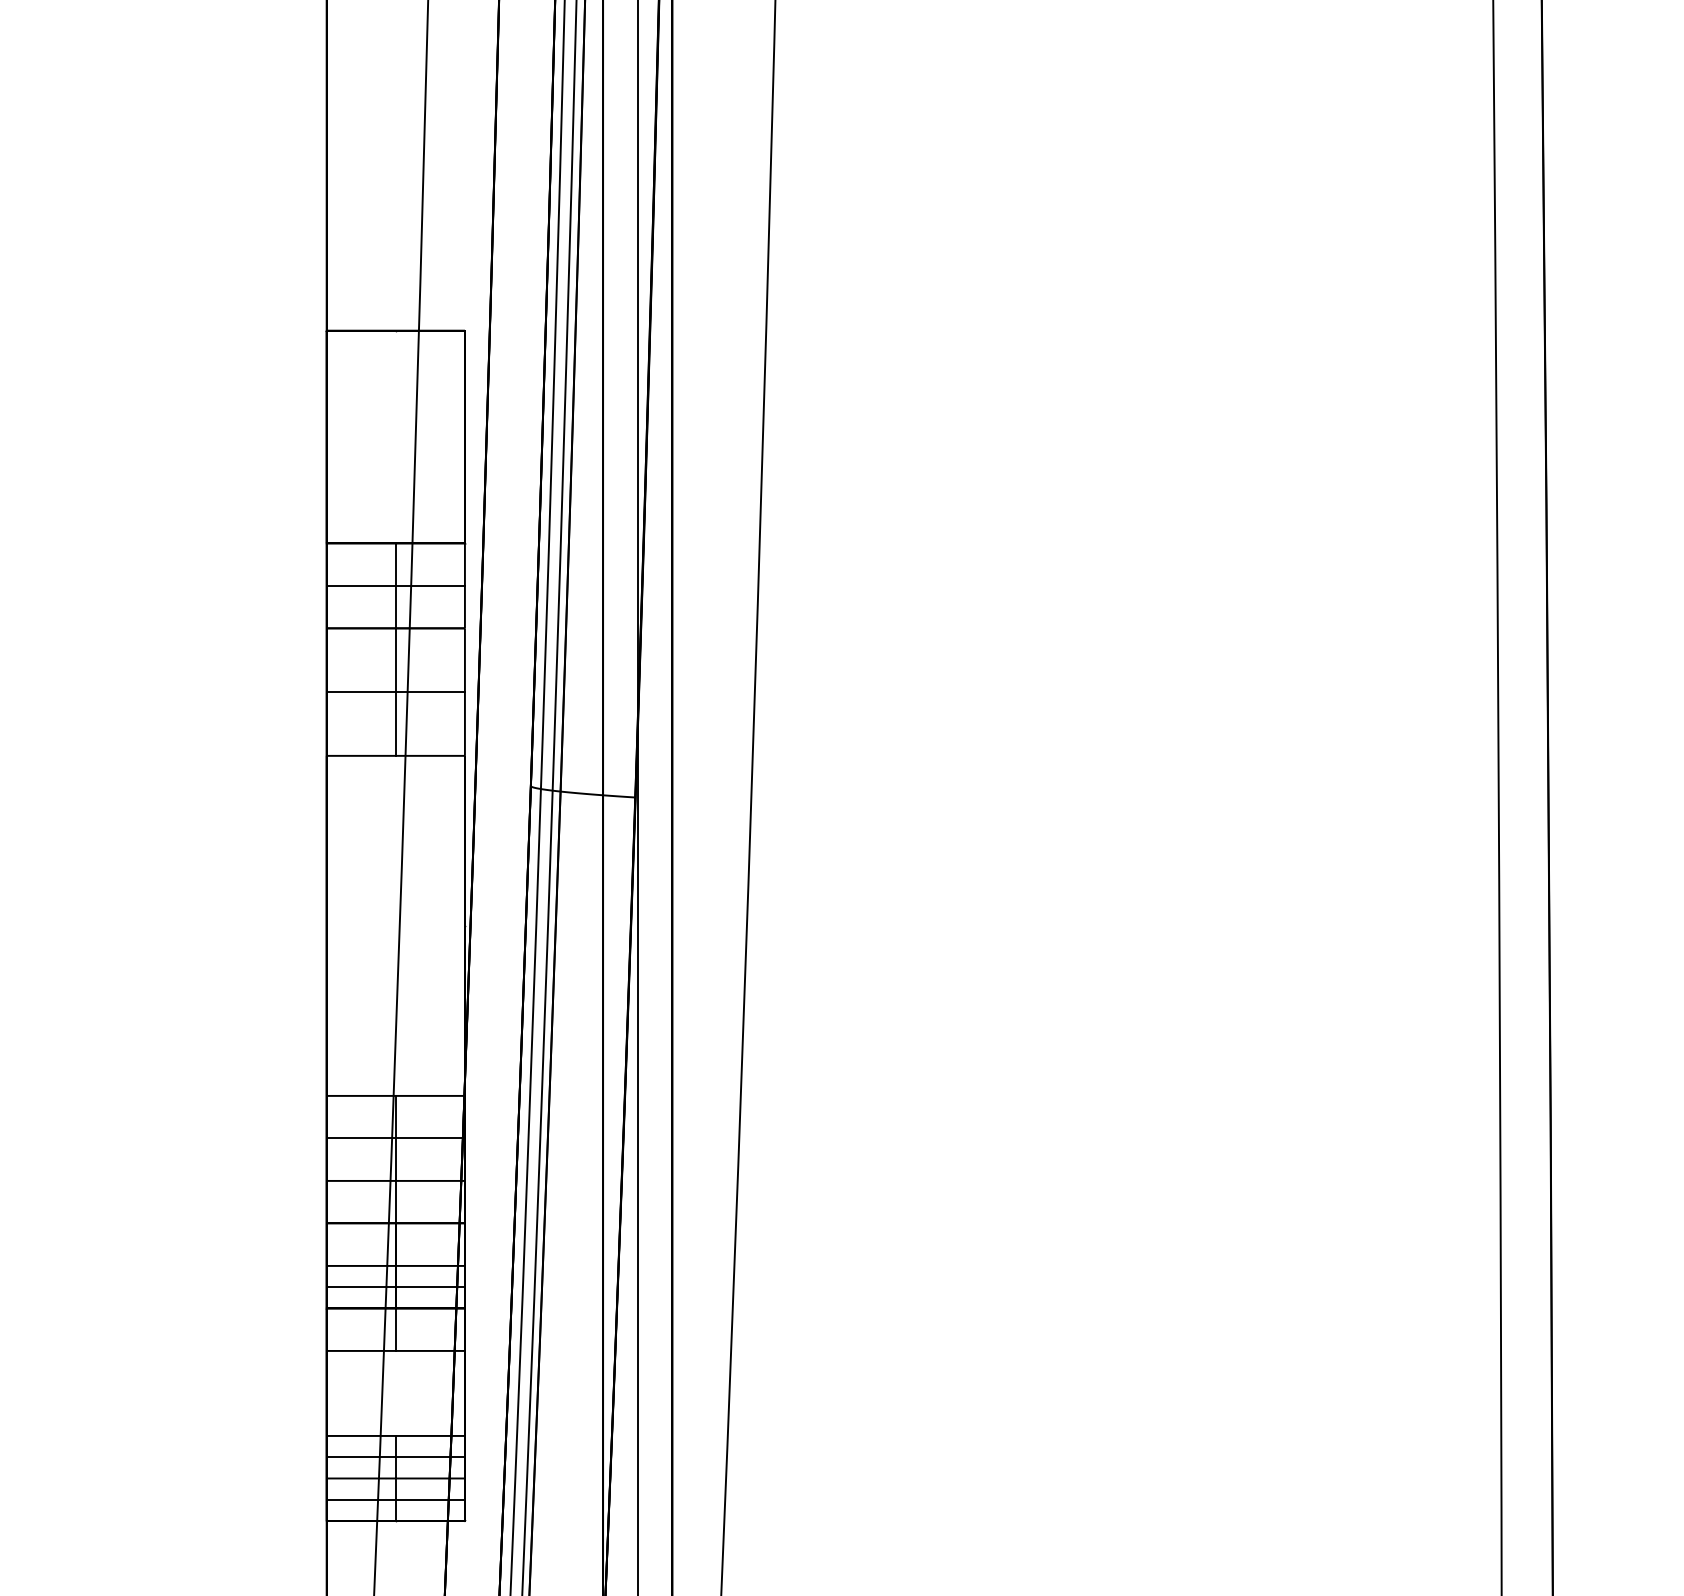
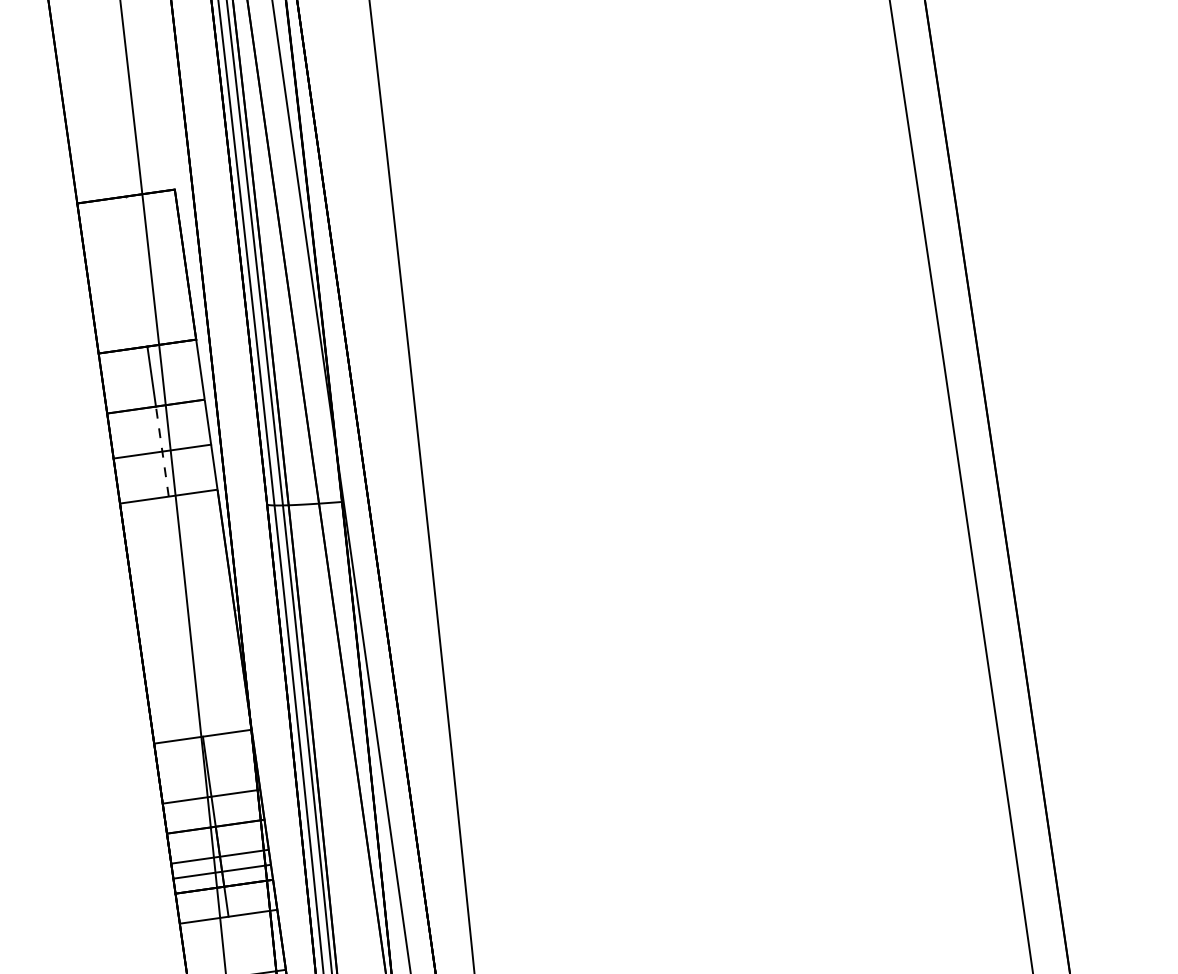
line: (395, 585) -> (151, 376), removed
line: (395, 692) -> (162, 451), solid -> dashed
line: (395, 1138) -> (206, 766), removed

